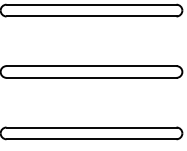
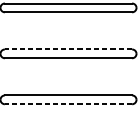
line: (91, 66) -> (68, 49), solid -> dashed
line: (91, 139) -> (68, 104), solid -> dashed

